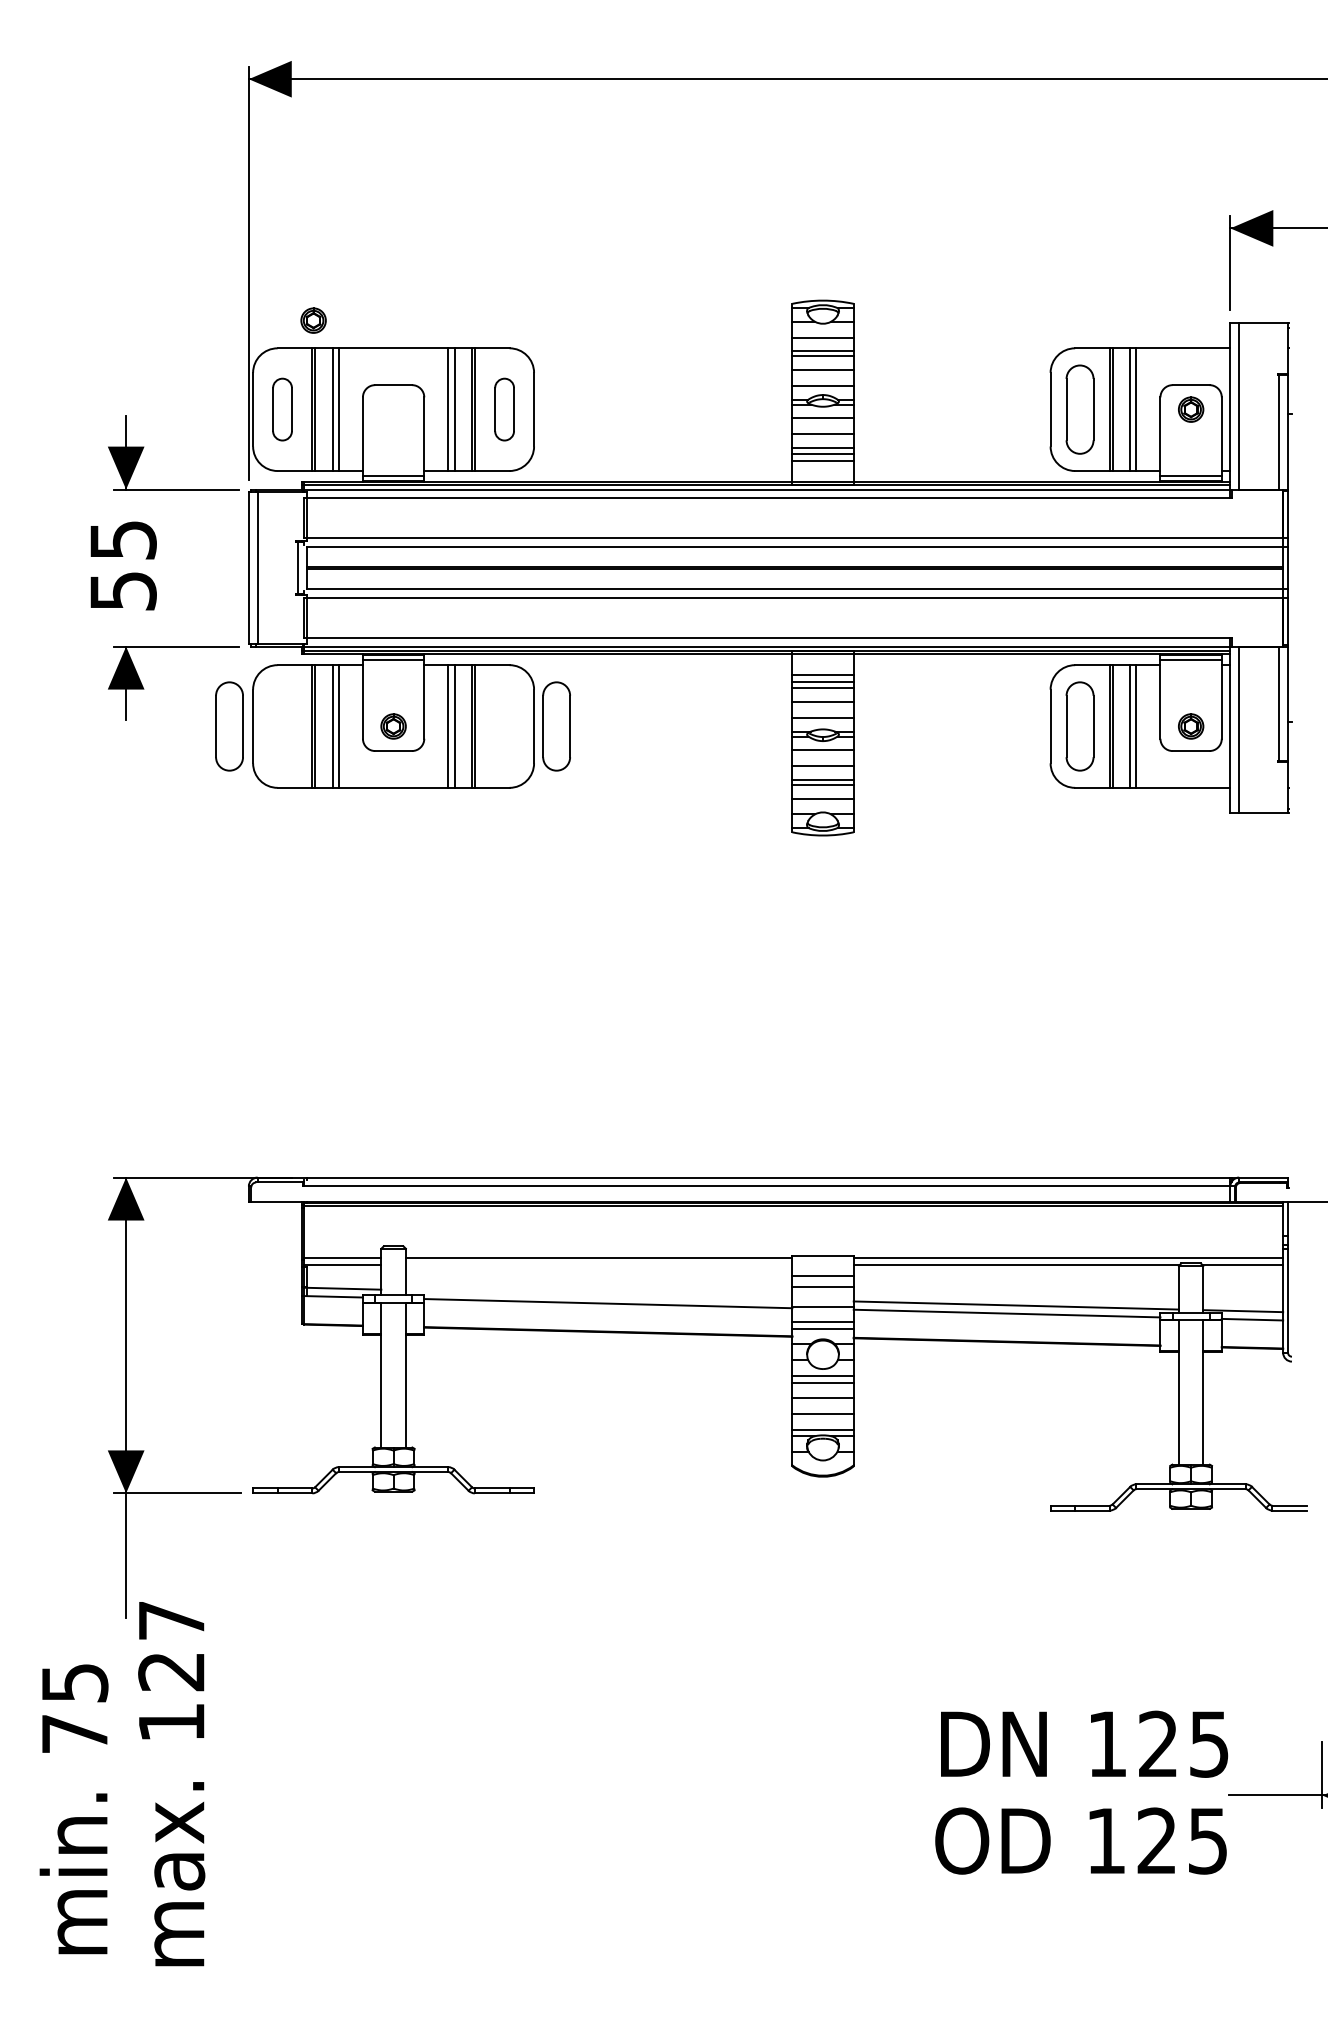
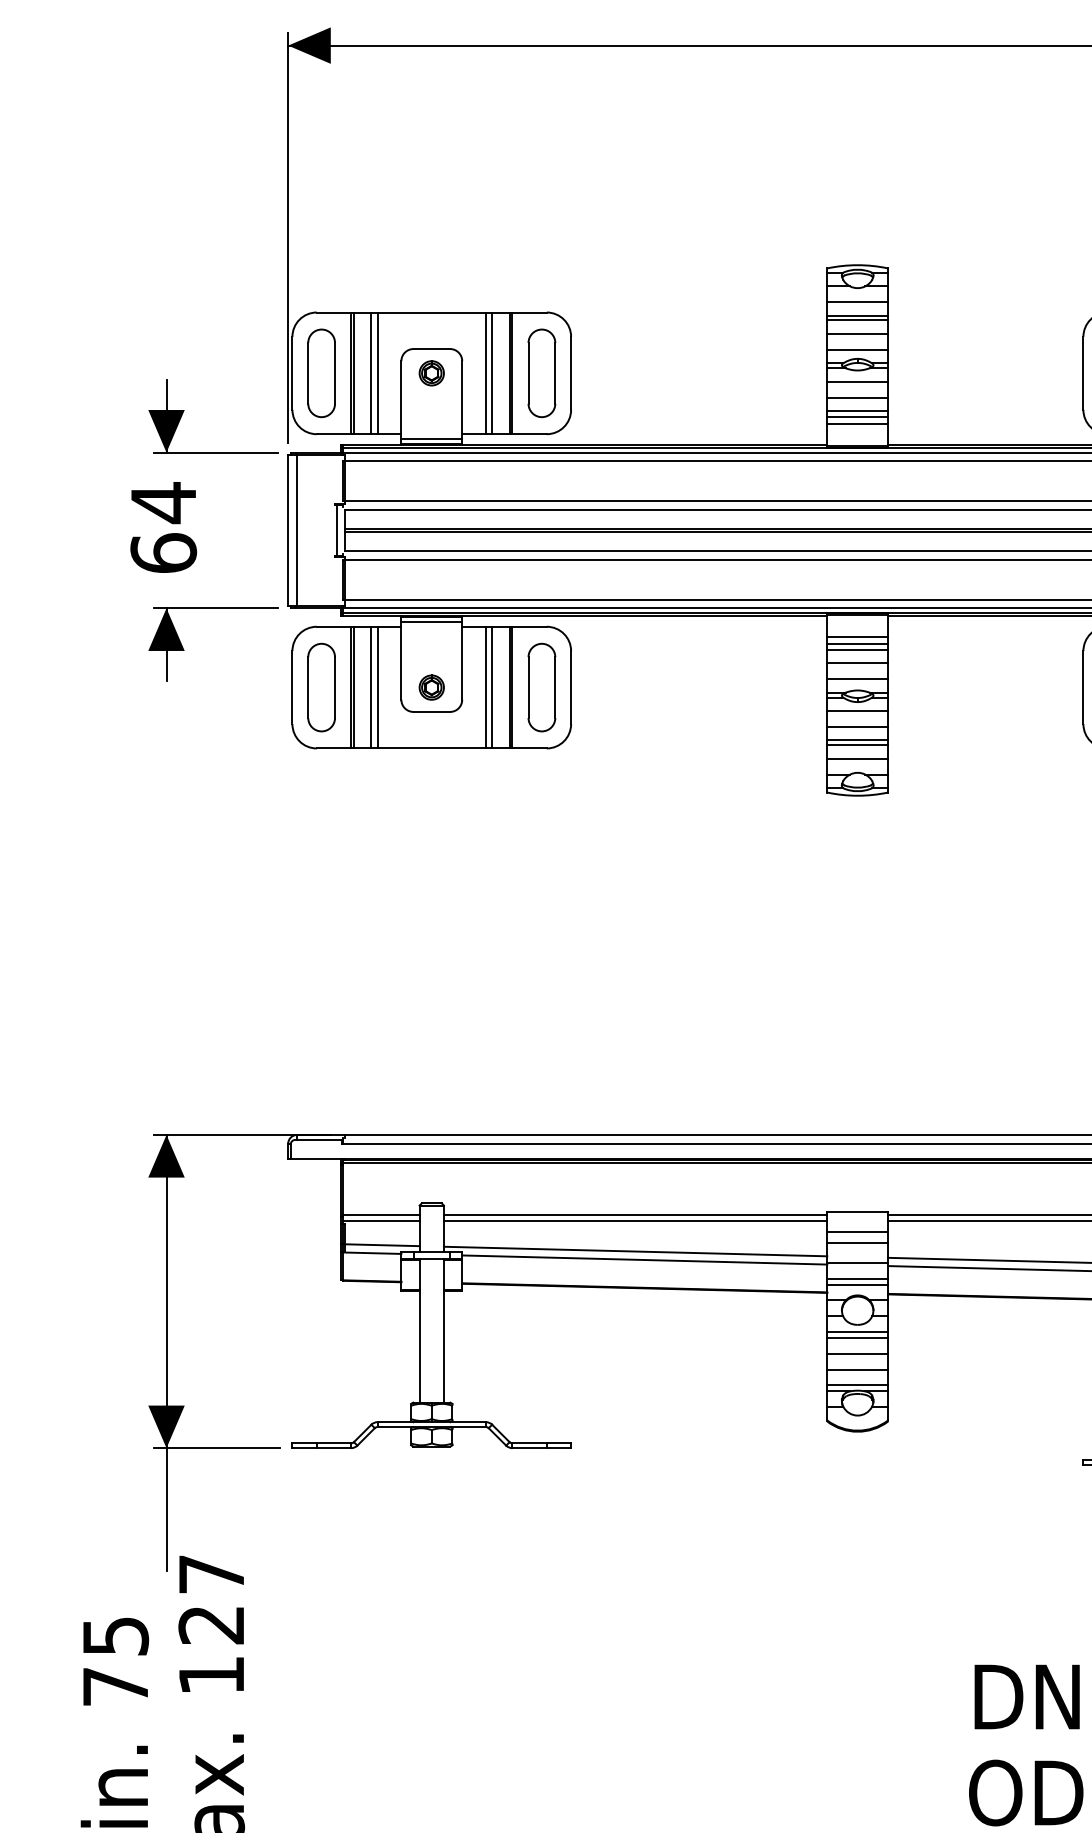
part: (313, 320) -> (431, 373), moved
part: (282, 409) -> (321, 373), size x1.43
part: (504, 409) -> (541, 373), size x1.43
text: (122, 564) -> (162, 526), 55 -> 64
part: (229, 726) -> (321, 687), moved
part: (556, 726) -> (541, 687), moved
line: (598, 1264) -> (635, 1221), added
line: (598, 1294) -> (635, 1250), added

